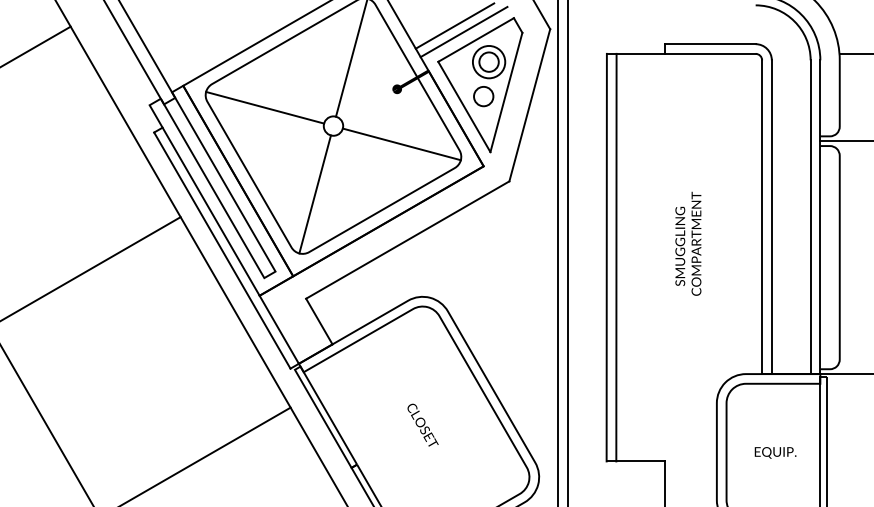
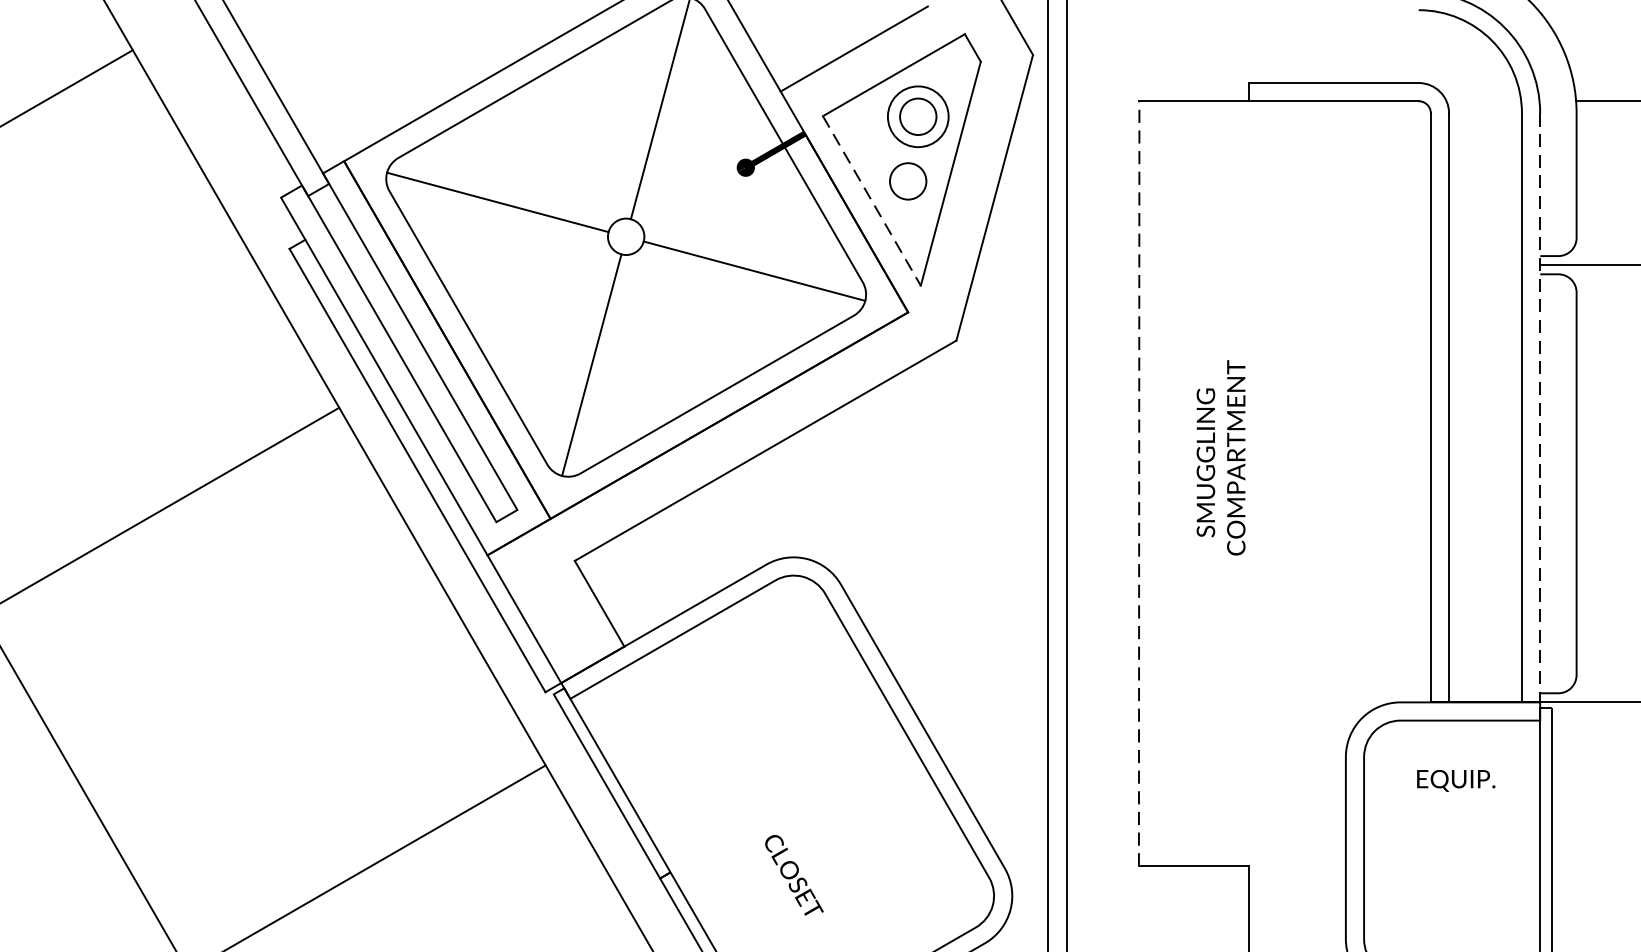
line: (463, 31) -> (870, 59), removed
line: (464, 107) -> (872, 201), solid -> dashed
line: (820, 217) -> (1540, 408), solid -> dashed
text: (688, 243) -> (1221, 457), moved
line: (606, 257) -> (1138, 483), solid -> dashed
line: (616, 257) -> (1157, 483), removed
text: (422, 424) -> (793, 873), moved
text: (775, 452) -> (1455, 780), moved

